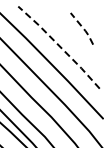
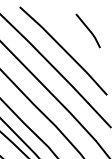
line: (83, 28) -> (89, 30), dashed -> solid
line: (59, 46) -> (64, 49), dashed -> solid

